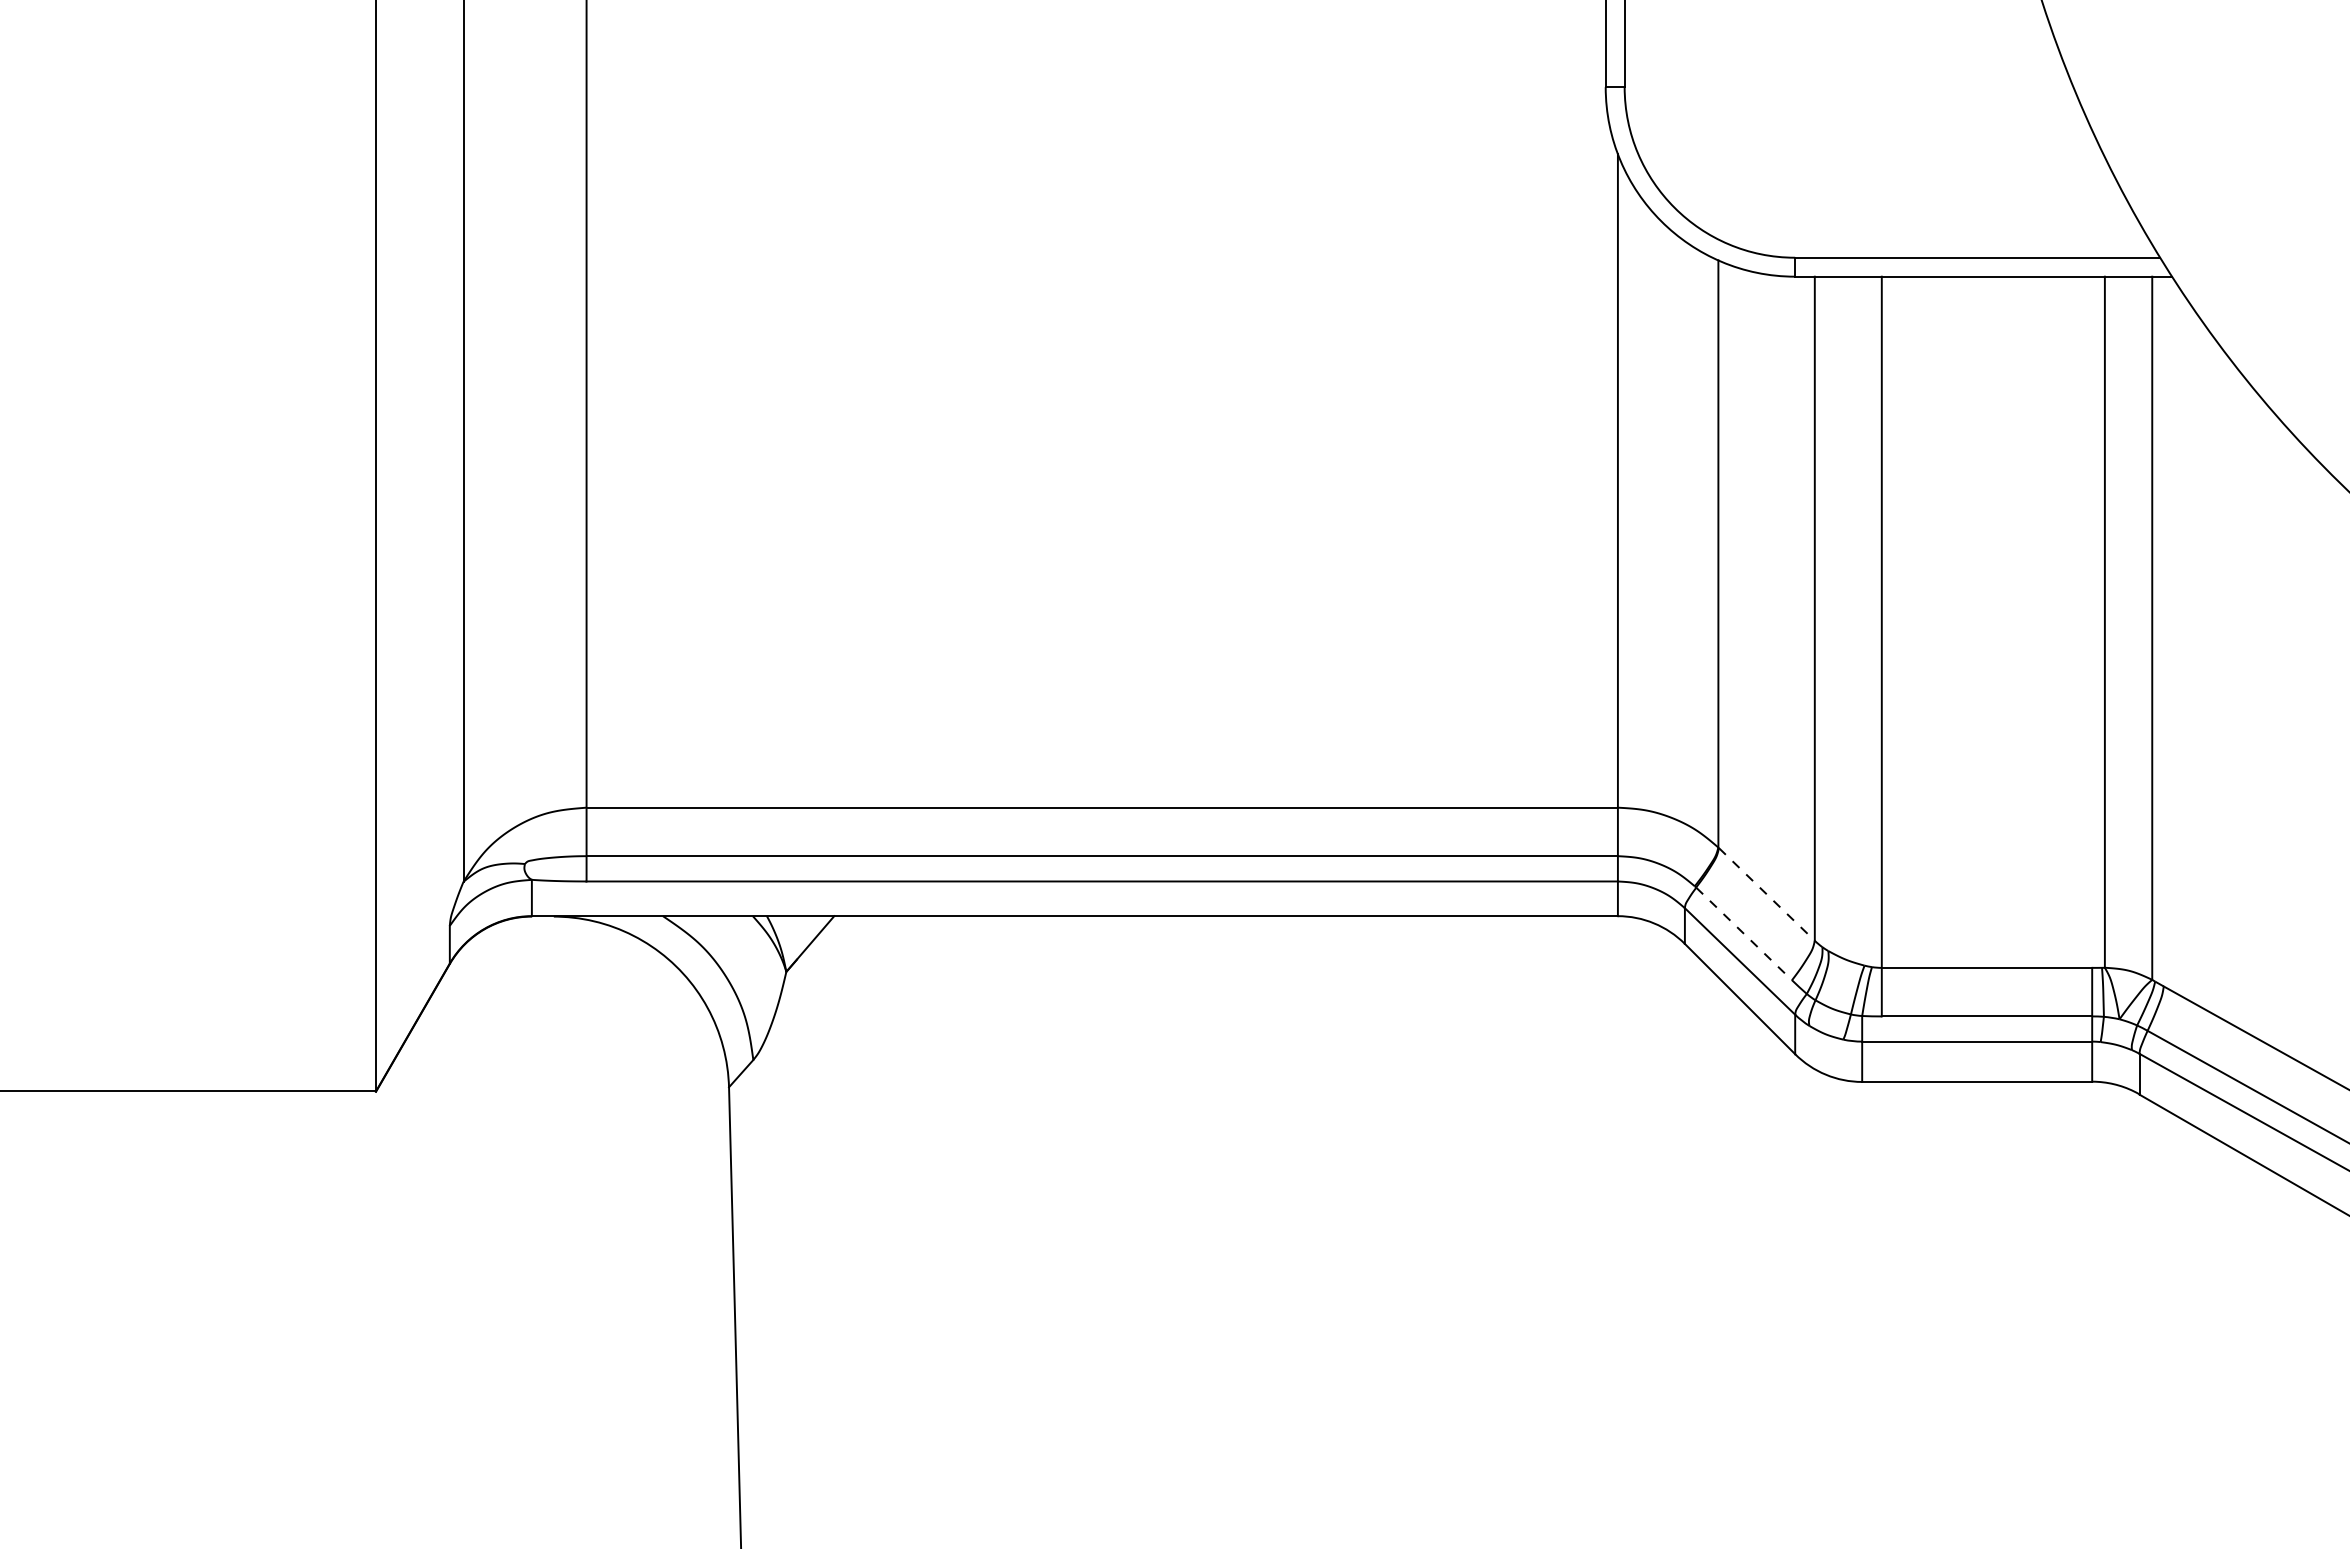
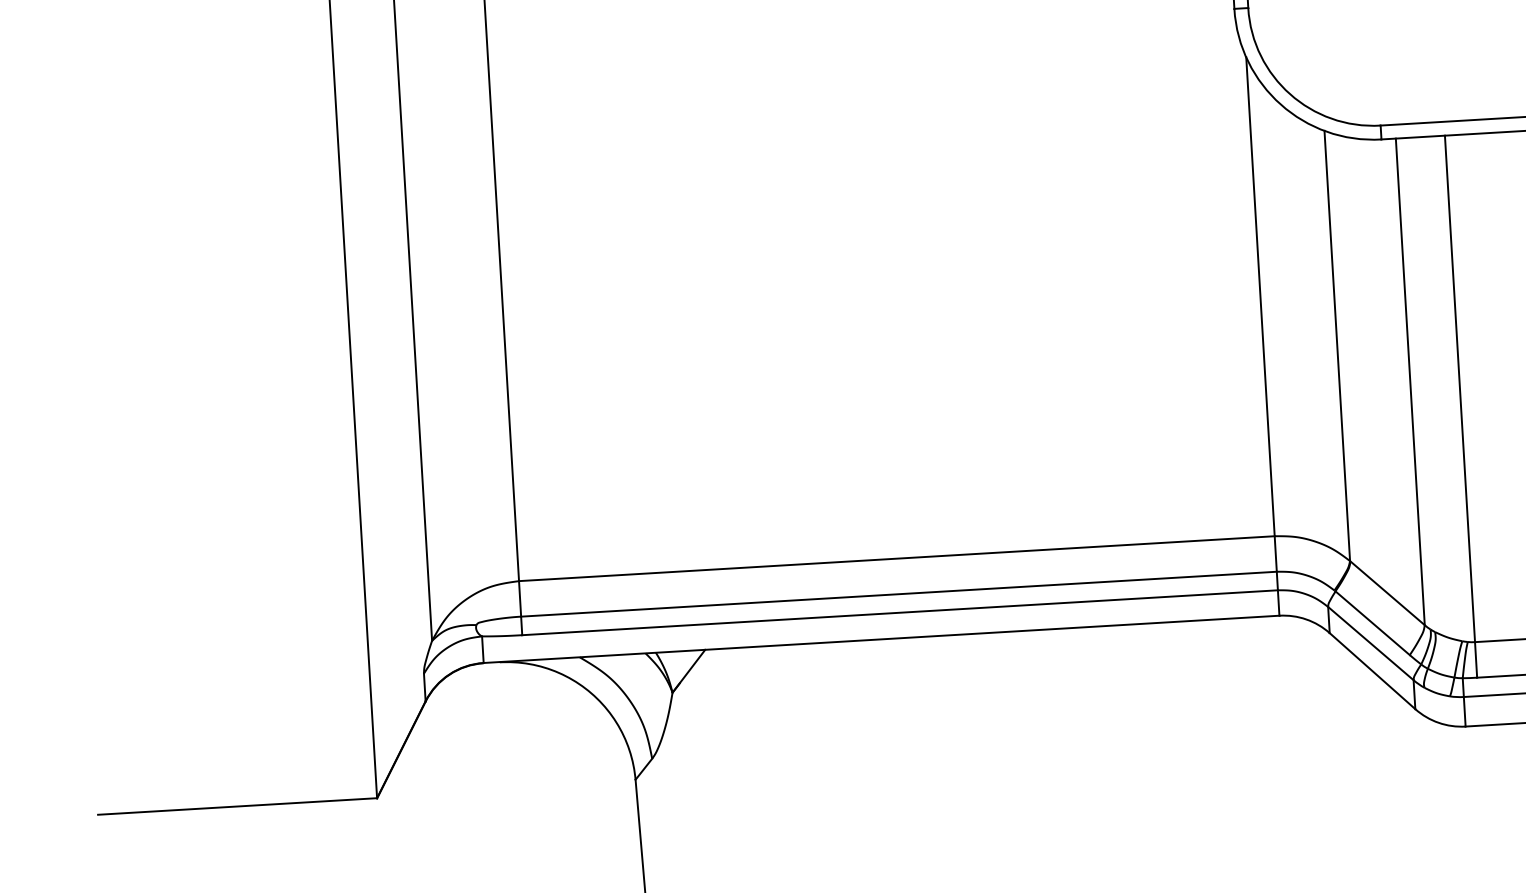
line: (1766, 894) -> (1387, 593), dashed -> solid
line: (1744, 933) -> (1372, 622), dashed -> solid

